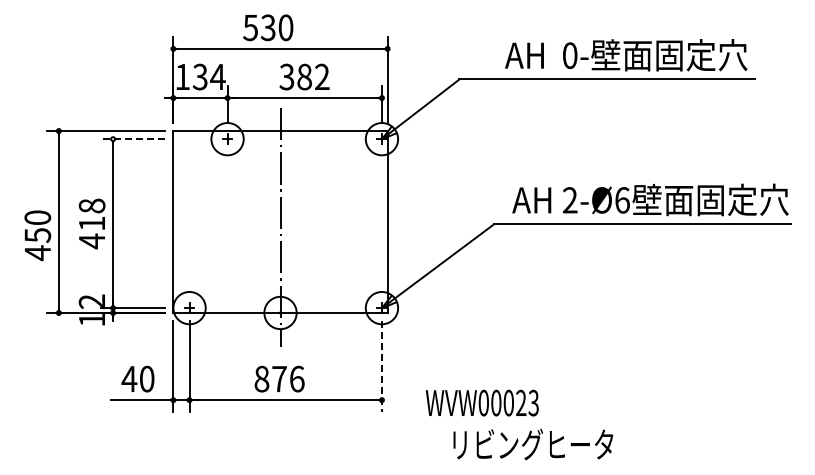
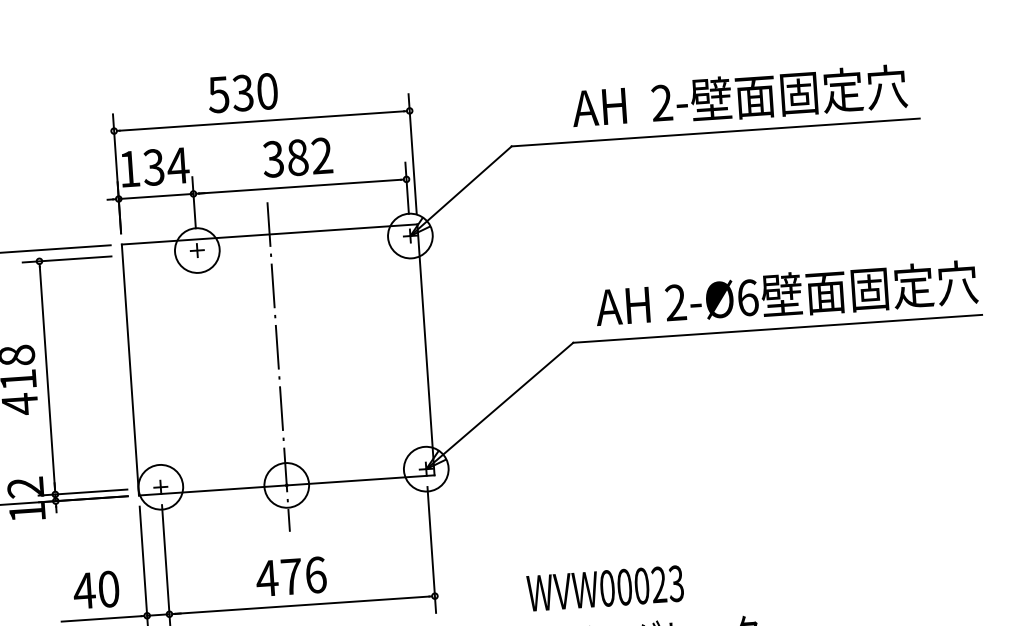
text: (569, 55) -> (661, 102), 0- -> 2-
line: (132, 139) -> (66, 259), dashed -> solid
line: (381, 366) -> (431, 549), dashed -> solid
text: (261, 378) -> (266, 577), 876 -> 476
text: (481, 402) -> (604, 587), moved

